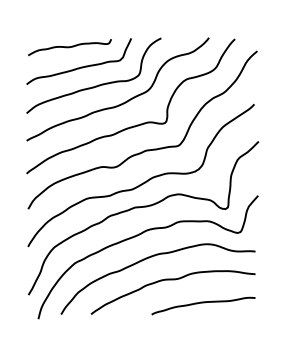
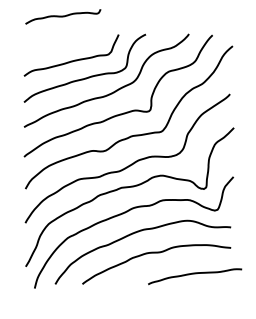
curve: (70, 47) -> (63, 16), moved
curve: (203, 303) -> (195, 274), moved

